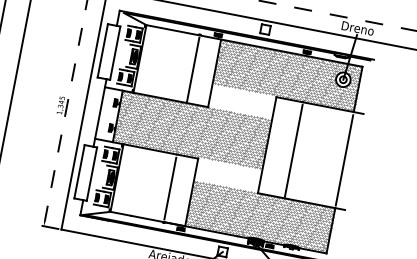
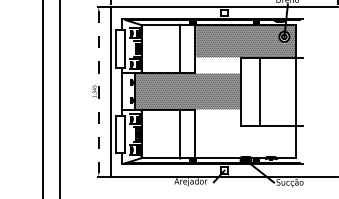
hatch: (260, 216) -> (245, 141), removed

